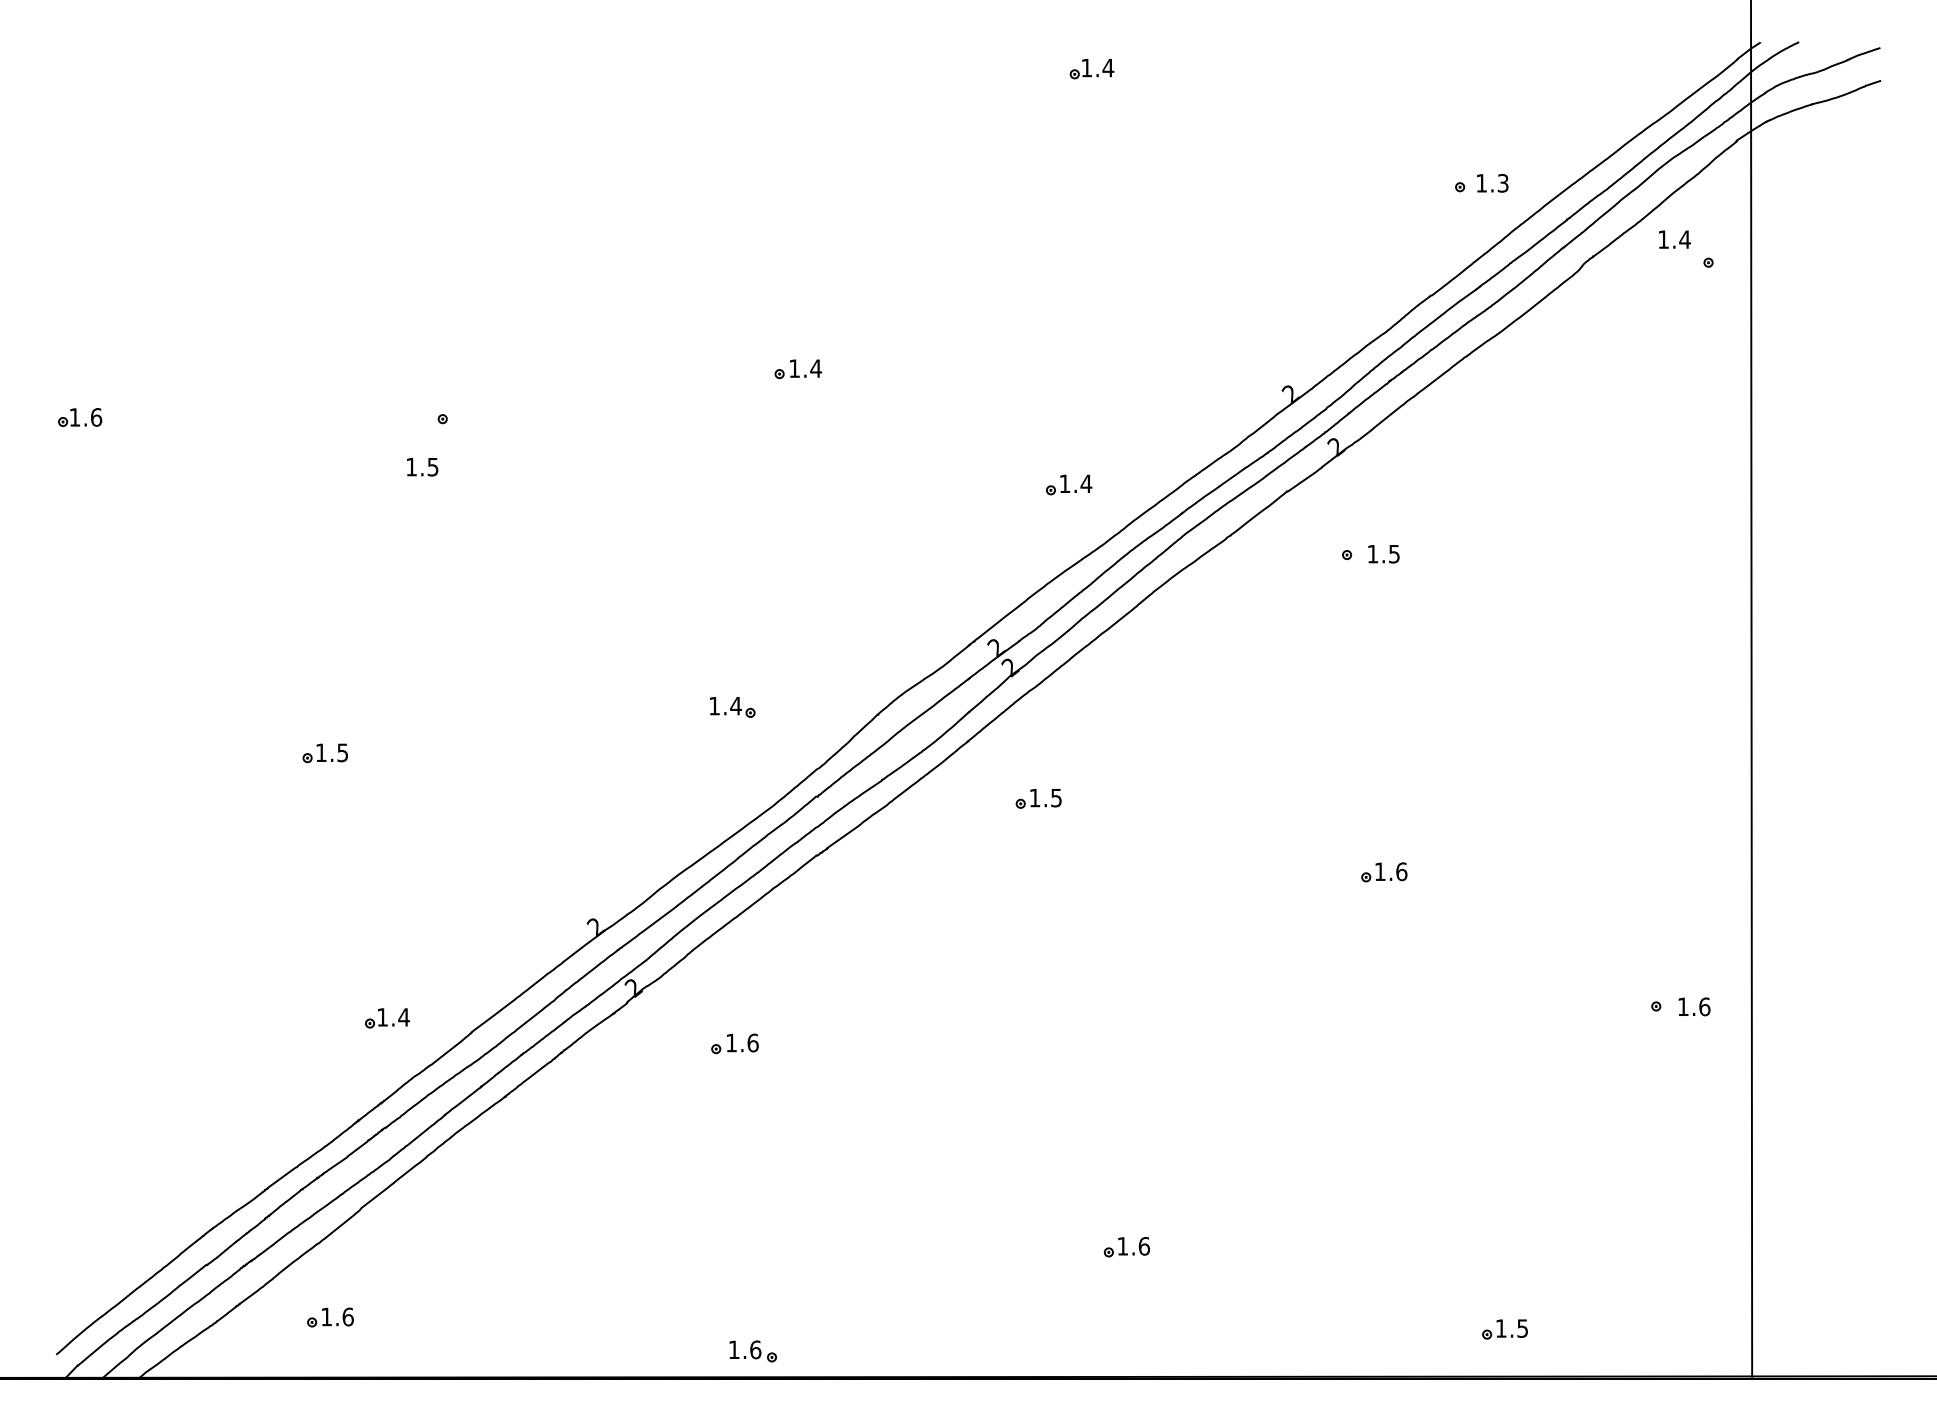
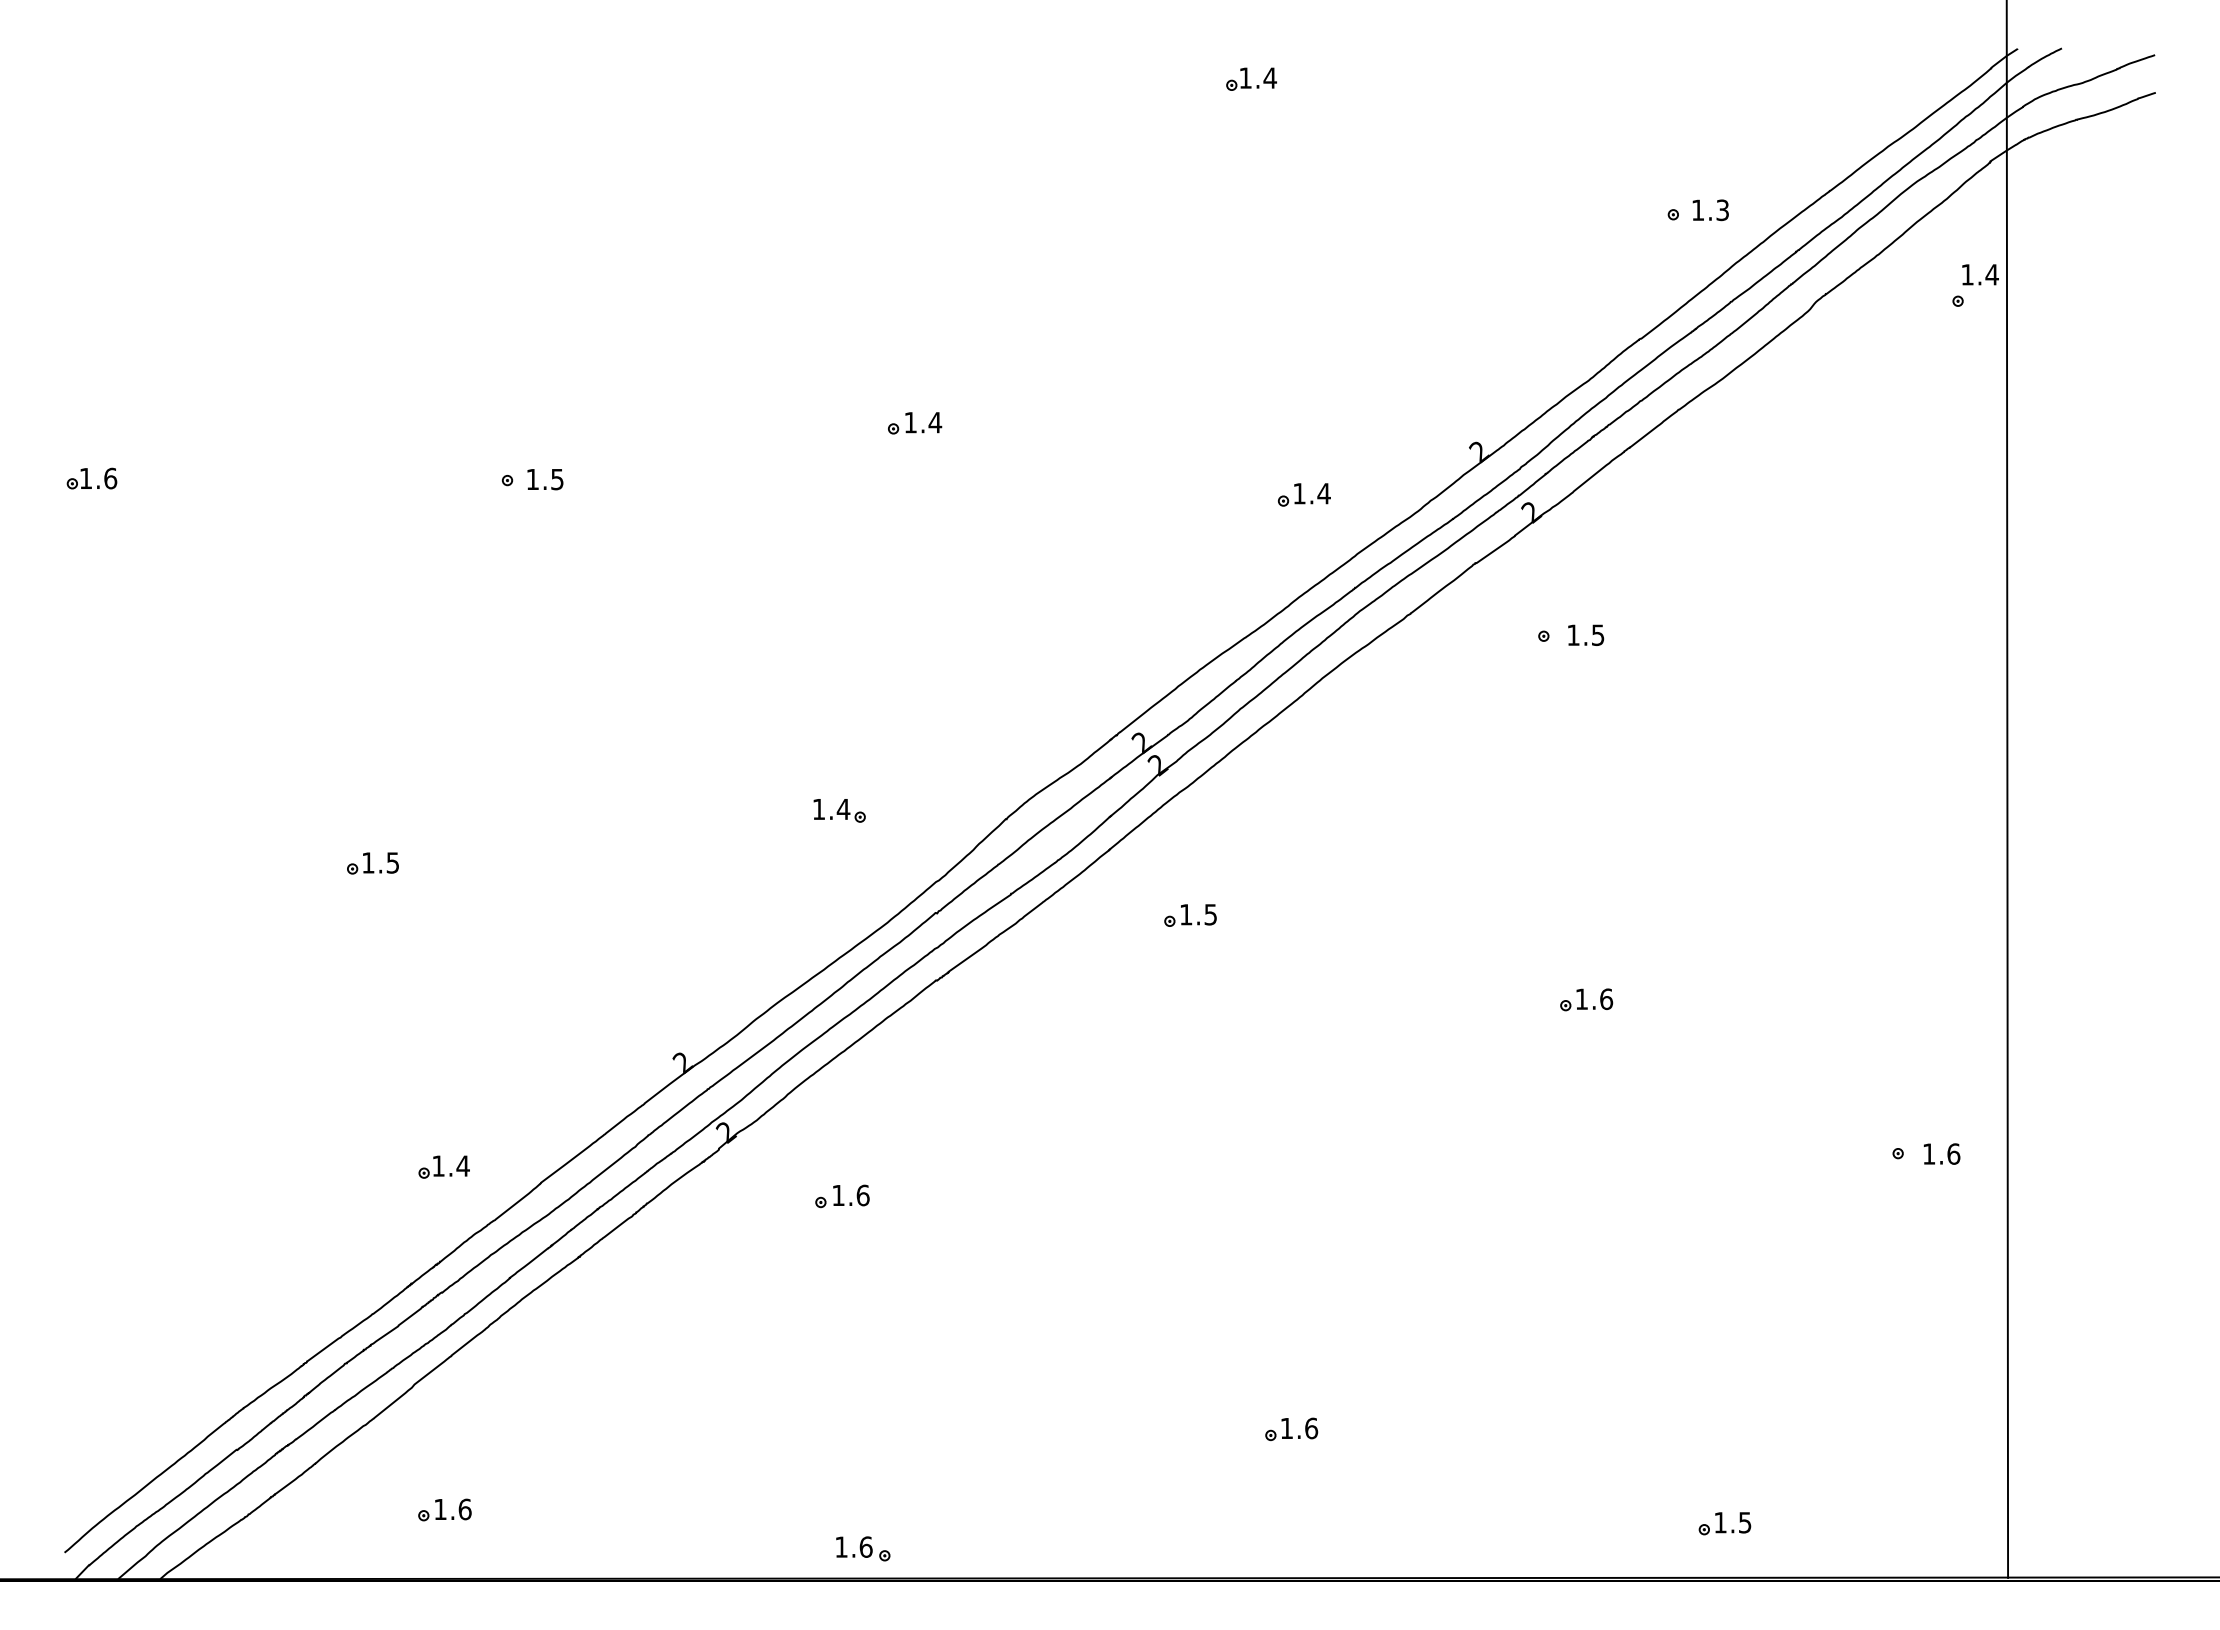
text: (1674, 239) -> (1980, 274), moved
text: (422, 467) -> (545, 479), moved
part: (1069, 484) -> (1304, 494), moved
part: (330, 1317) -> (444, 1509), moved

